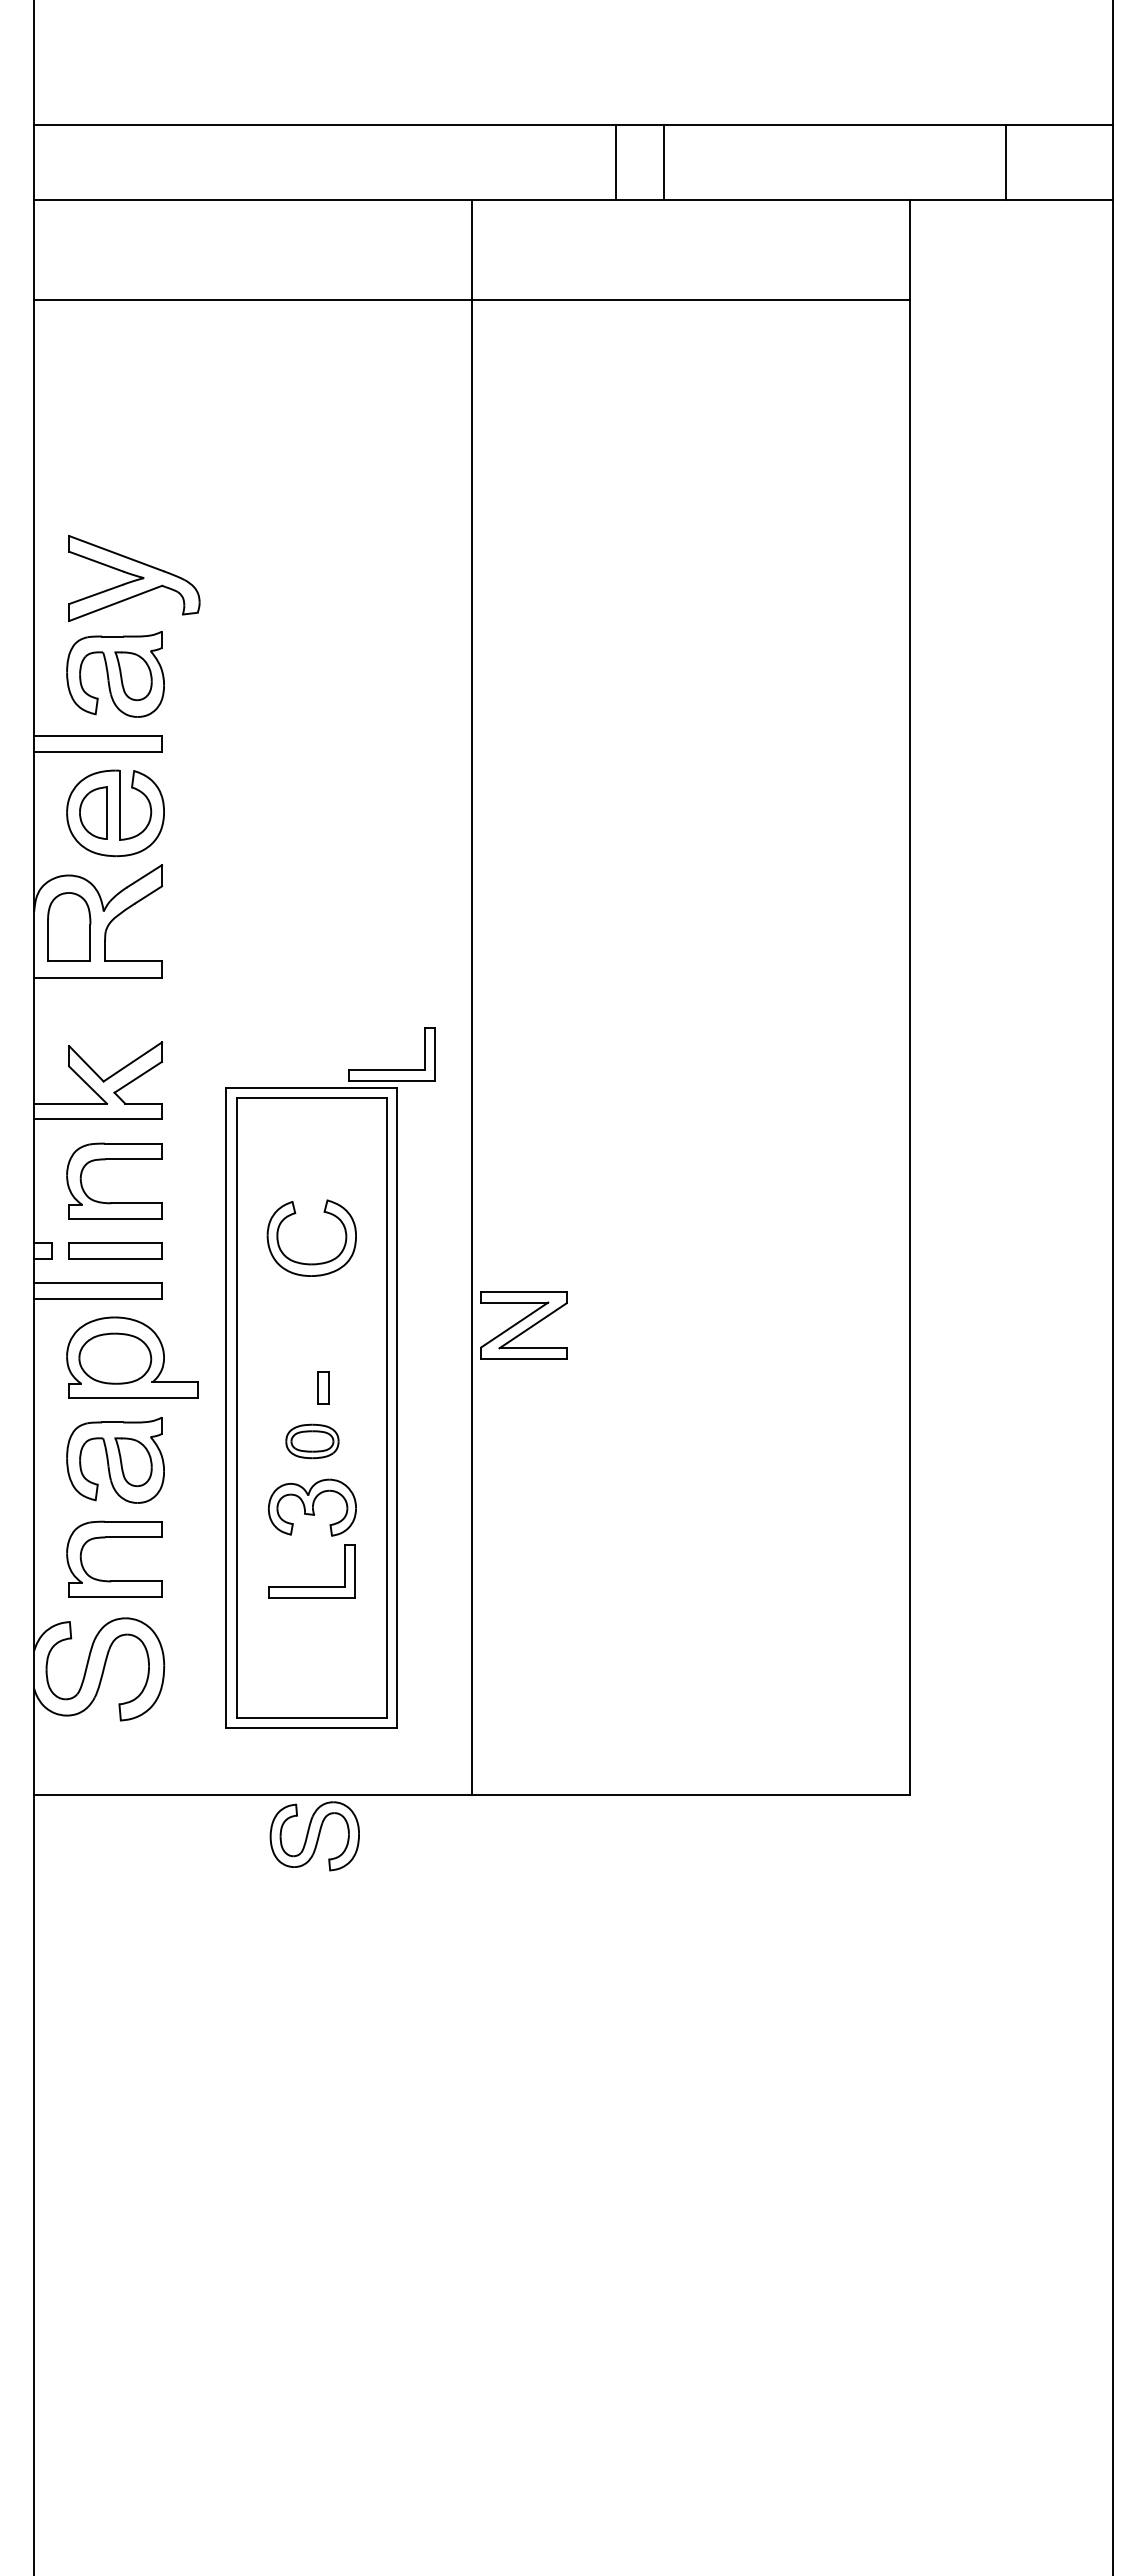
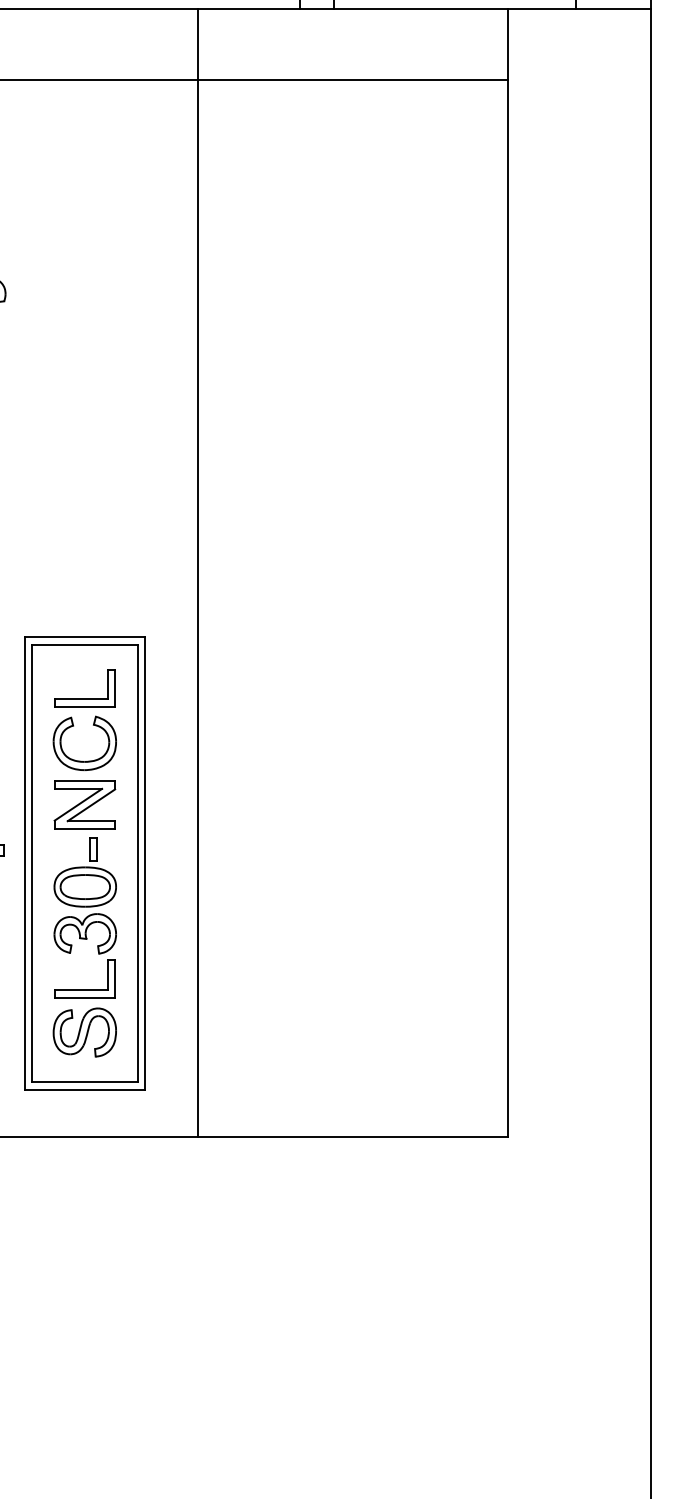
part: (391, 1069) -> (84, 699), moved
part: (523, 1325) -> (84, 805), moved
part: (312, 1441) -> (85, 887), size x1.67
part: (314, 1836) -> (84, 1032), moved

